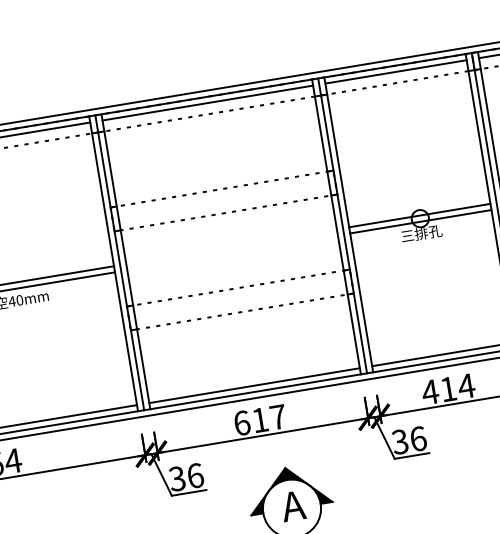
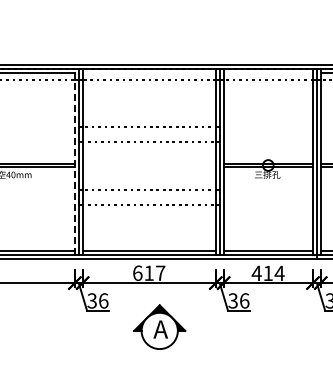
line: (394, 71) -> (267, 72), removed
line: (206, 102) -> (148, 72), removed
line: (112, 263) -> (74, 161), solid -> dashed

